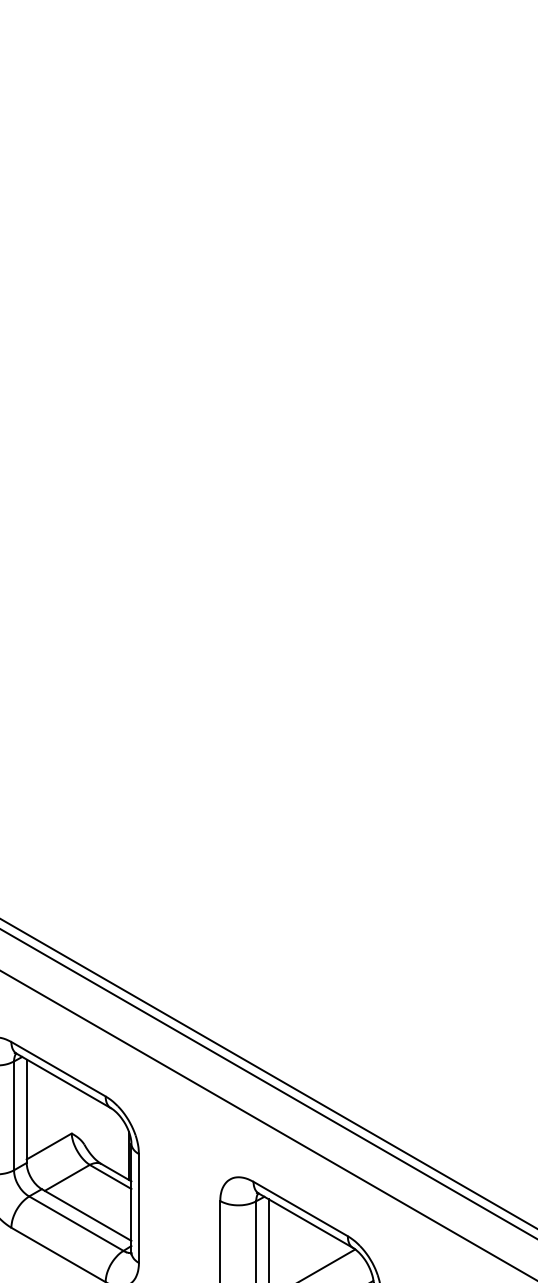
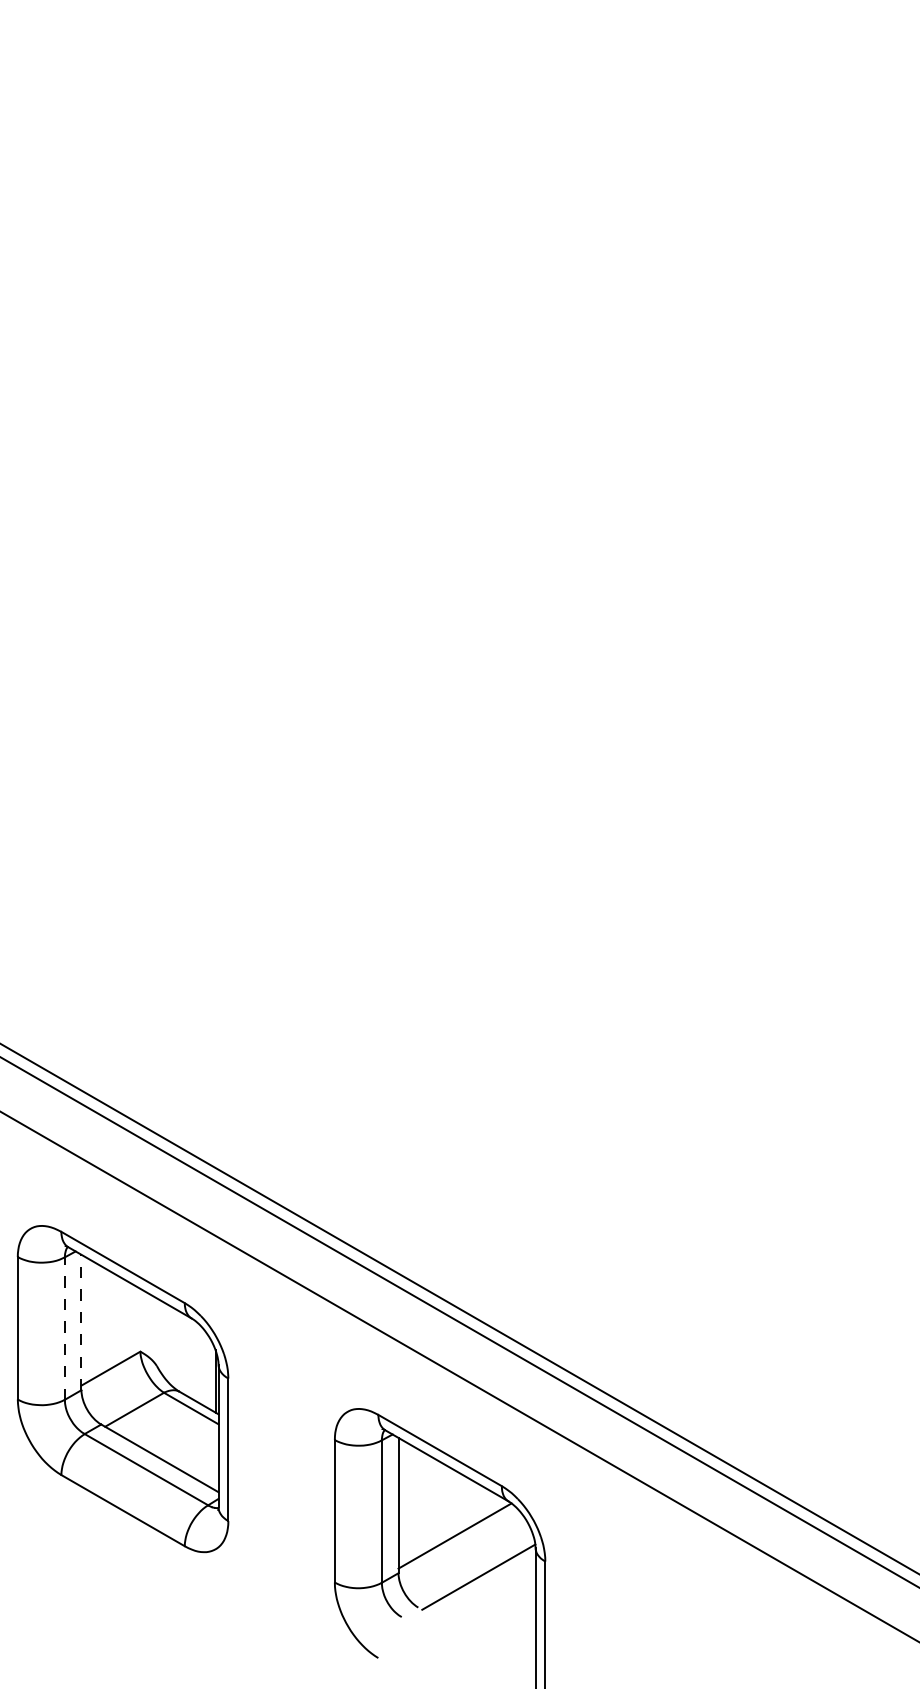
line: (26, 1111) -> (81, 1322), solid -> dashed
line: (13, 1115) -> (64, 1328), solid -> dashed

